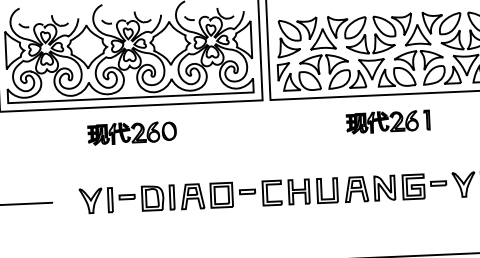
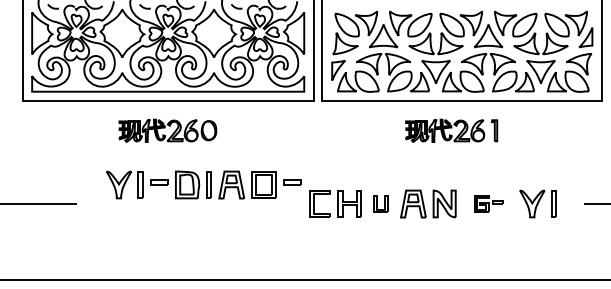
part: (424, 186) -> (488, 203), size x0.6
part: (326, 190) -> (380, 203), size x0.6
part: (167, 197) -> (203, 184), moved

